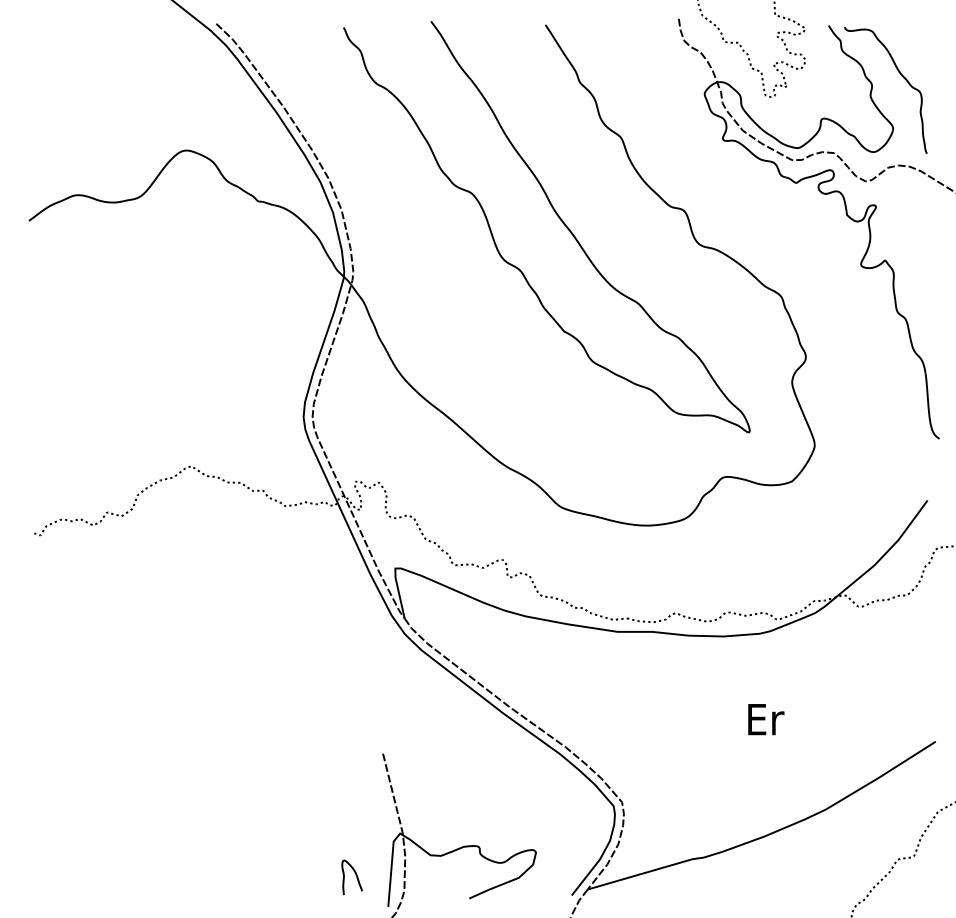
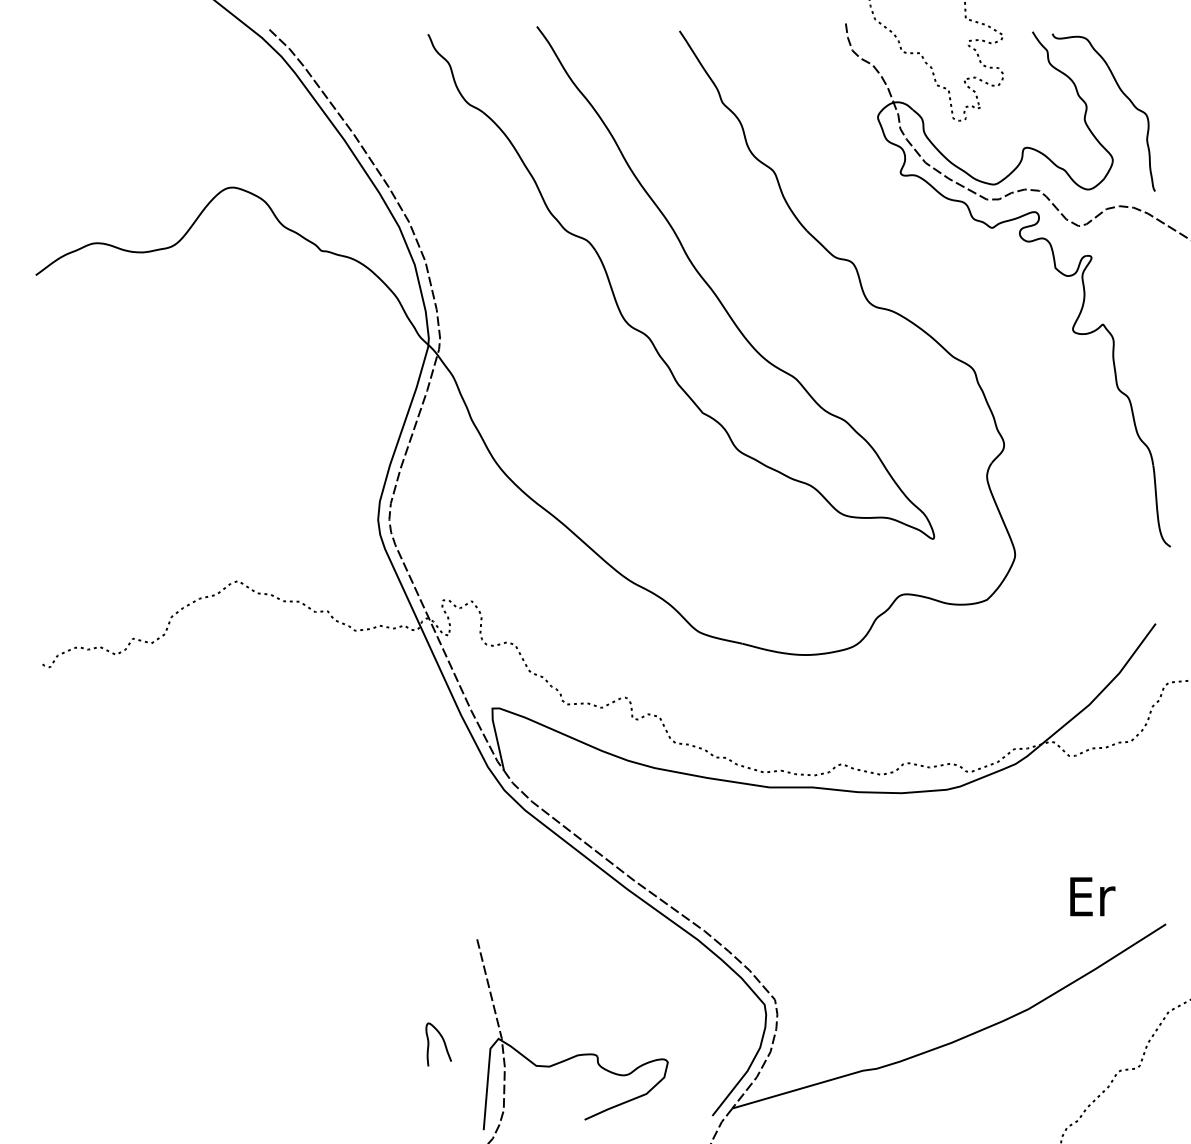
text: (766, 719) -> (1092, 896), moved
curve: (356, 875) -> (443, 1042), moved

